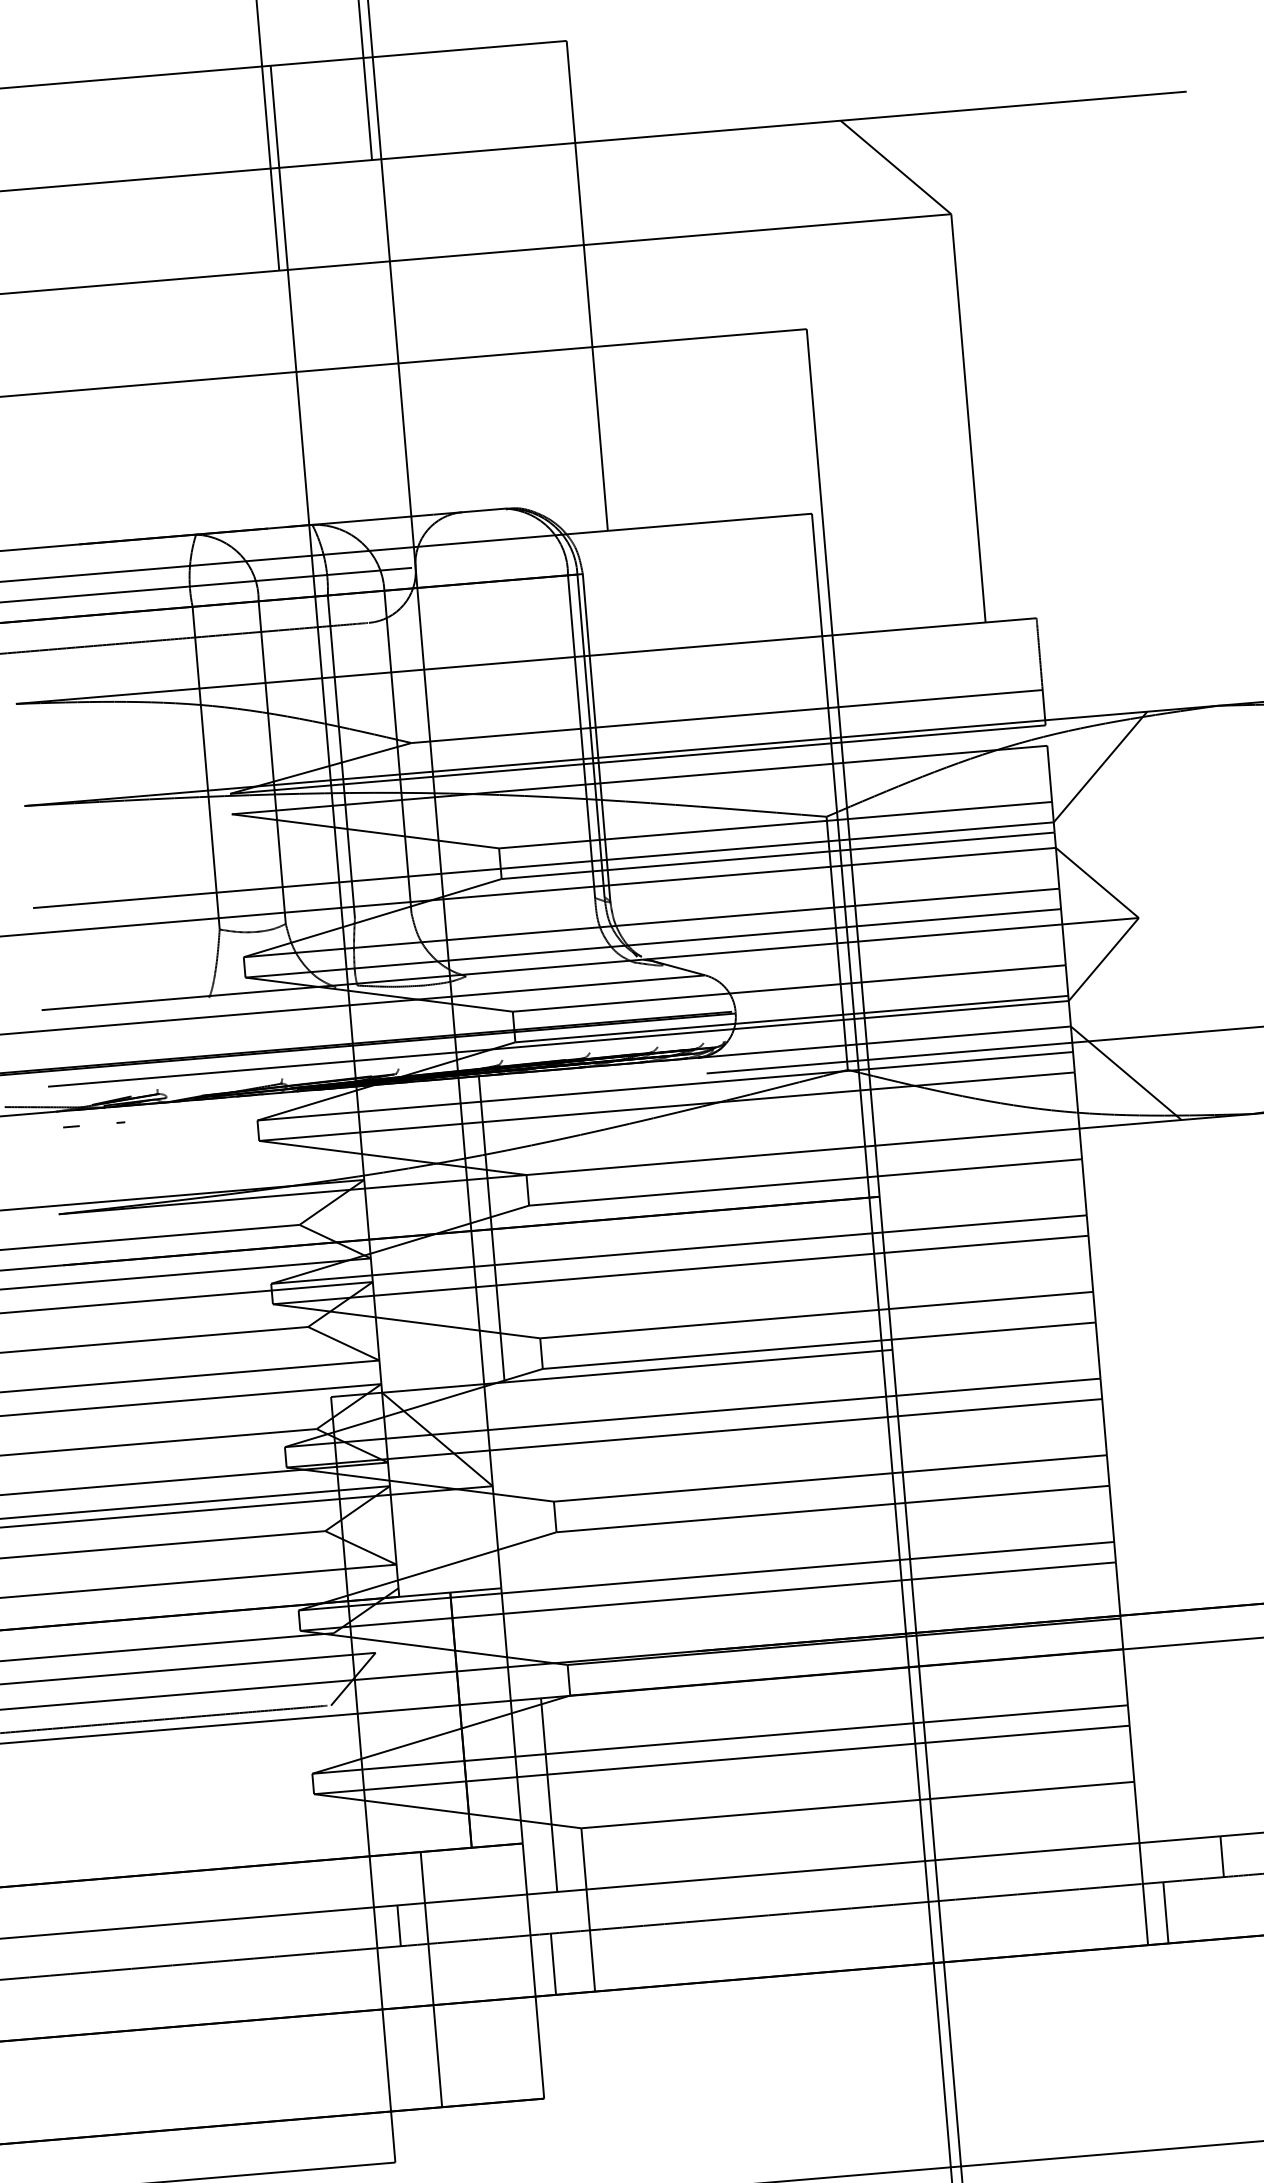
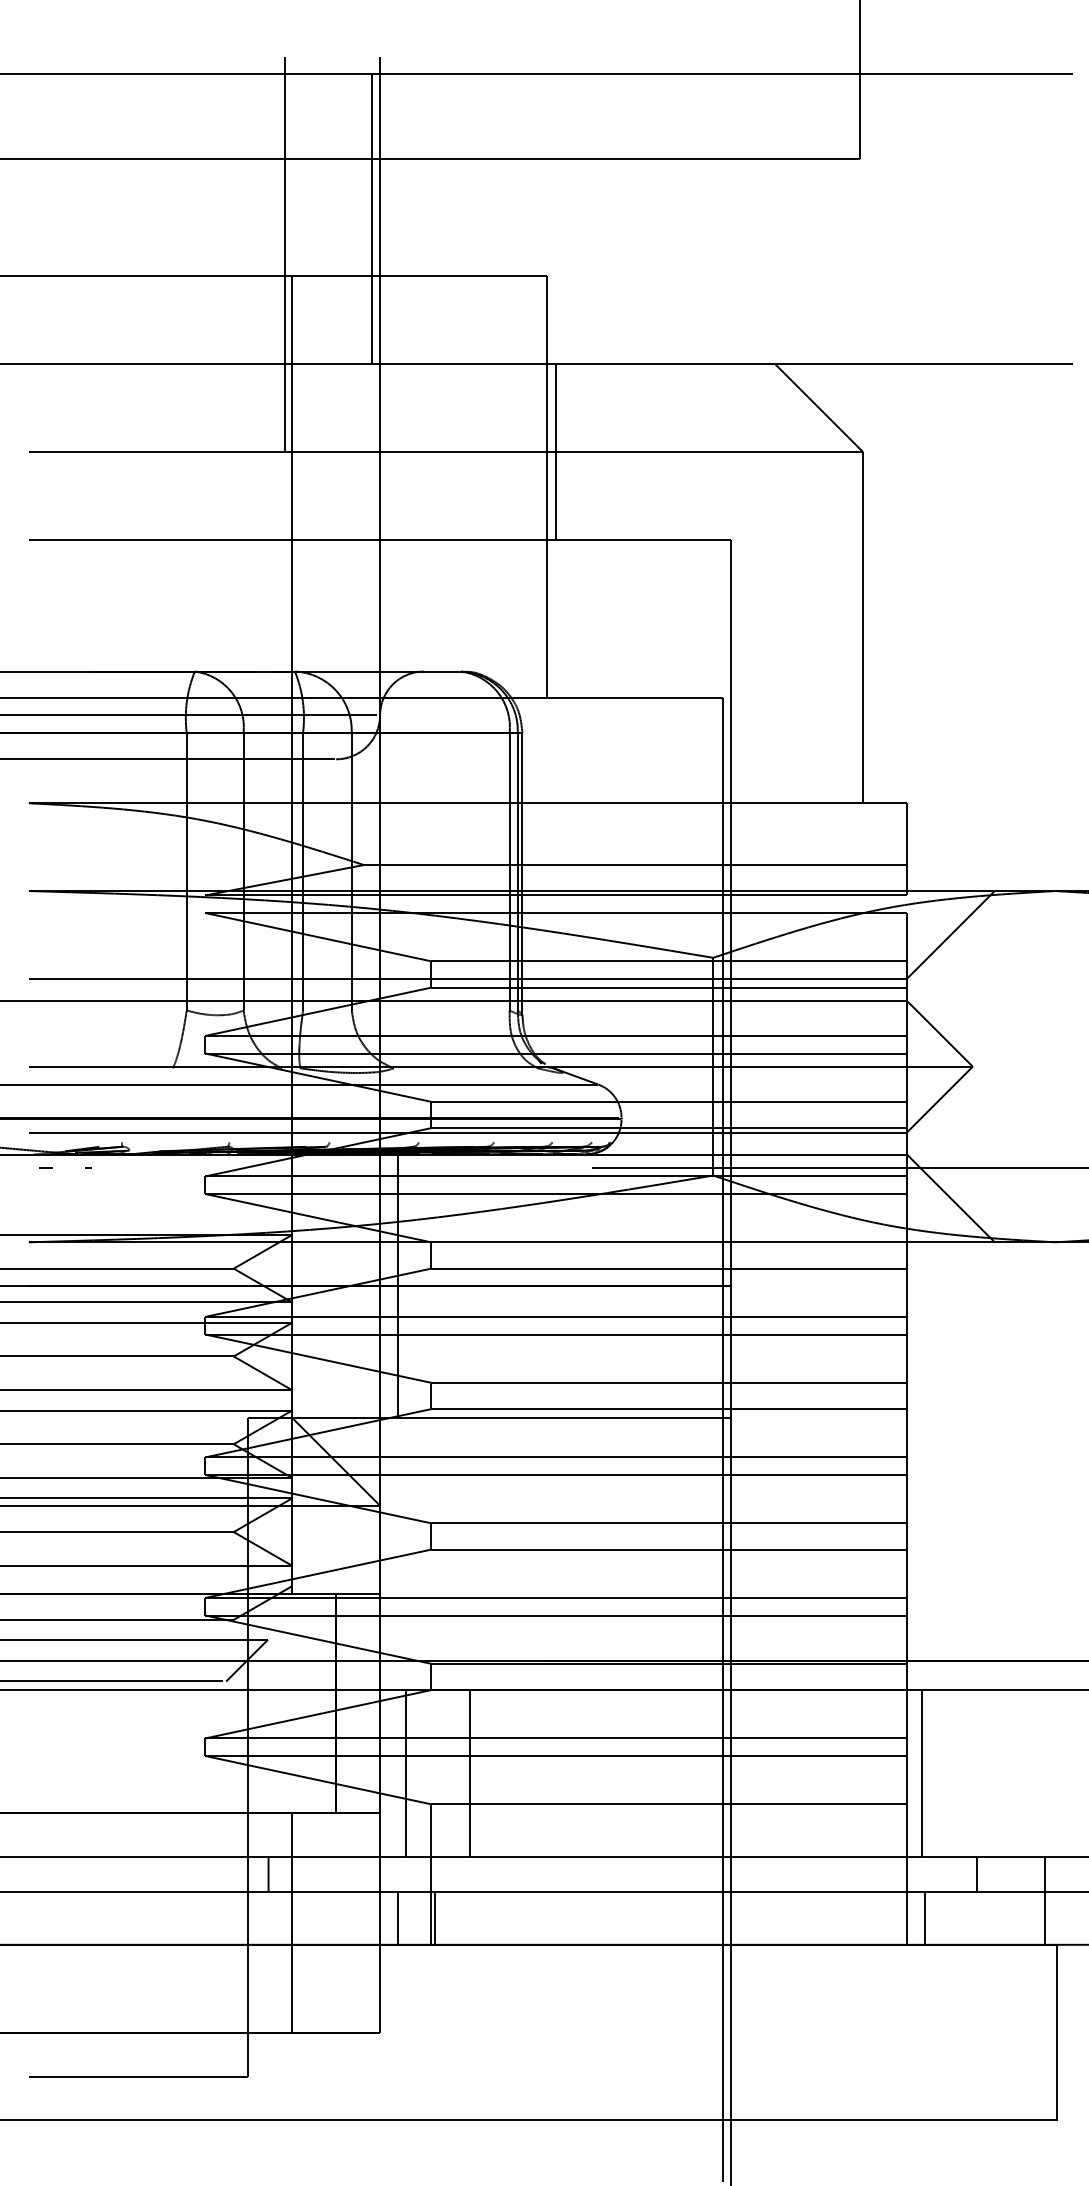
line: (593, 243) -> (555, 451), added
line: (1149, 1744) -> (922, 1773), added
line: (624, 1788) -> (470, 1773), added
line: (597, 1960) -> (435, 1918), added

